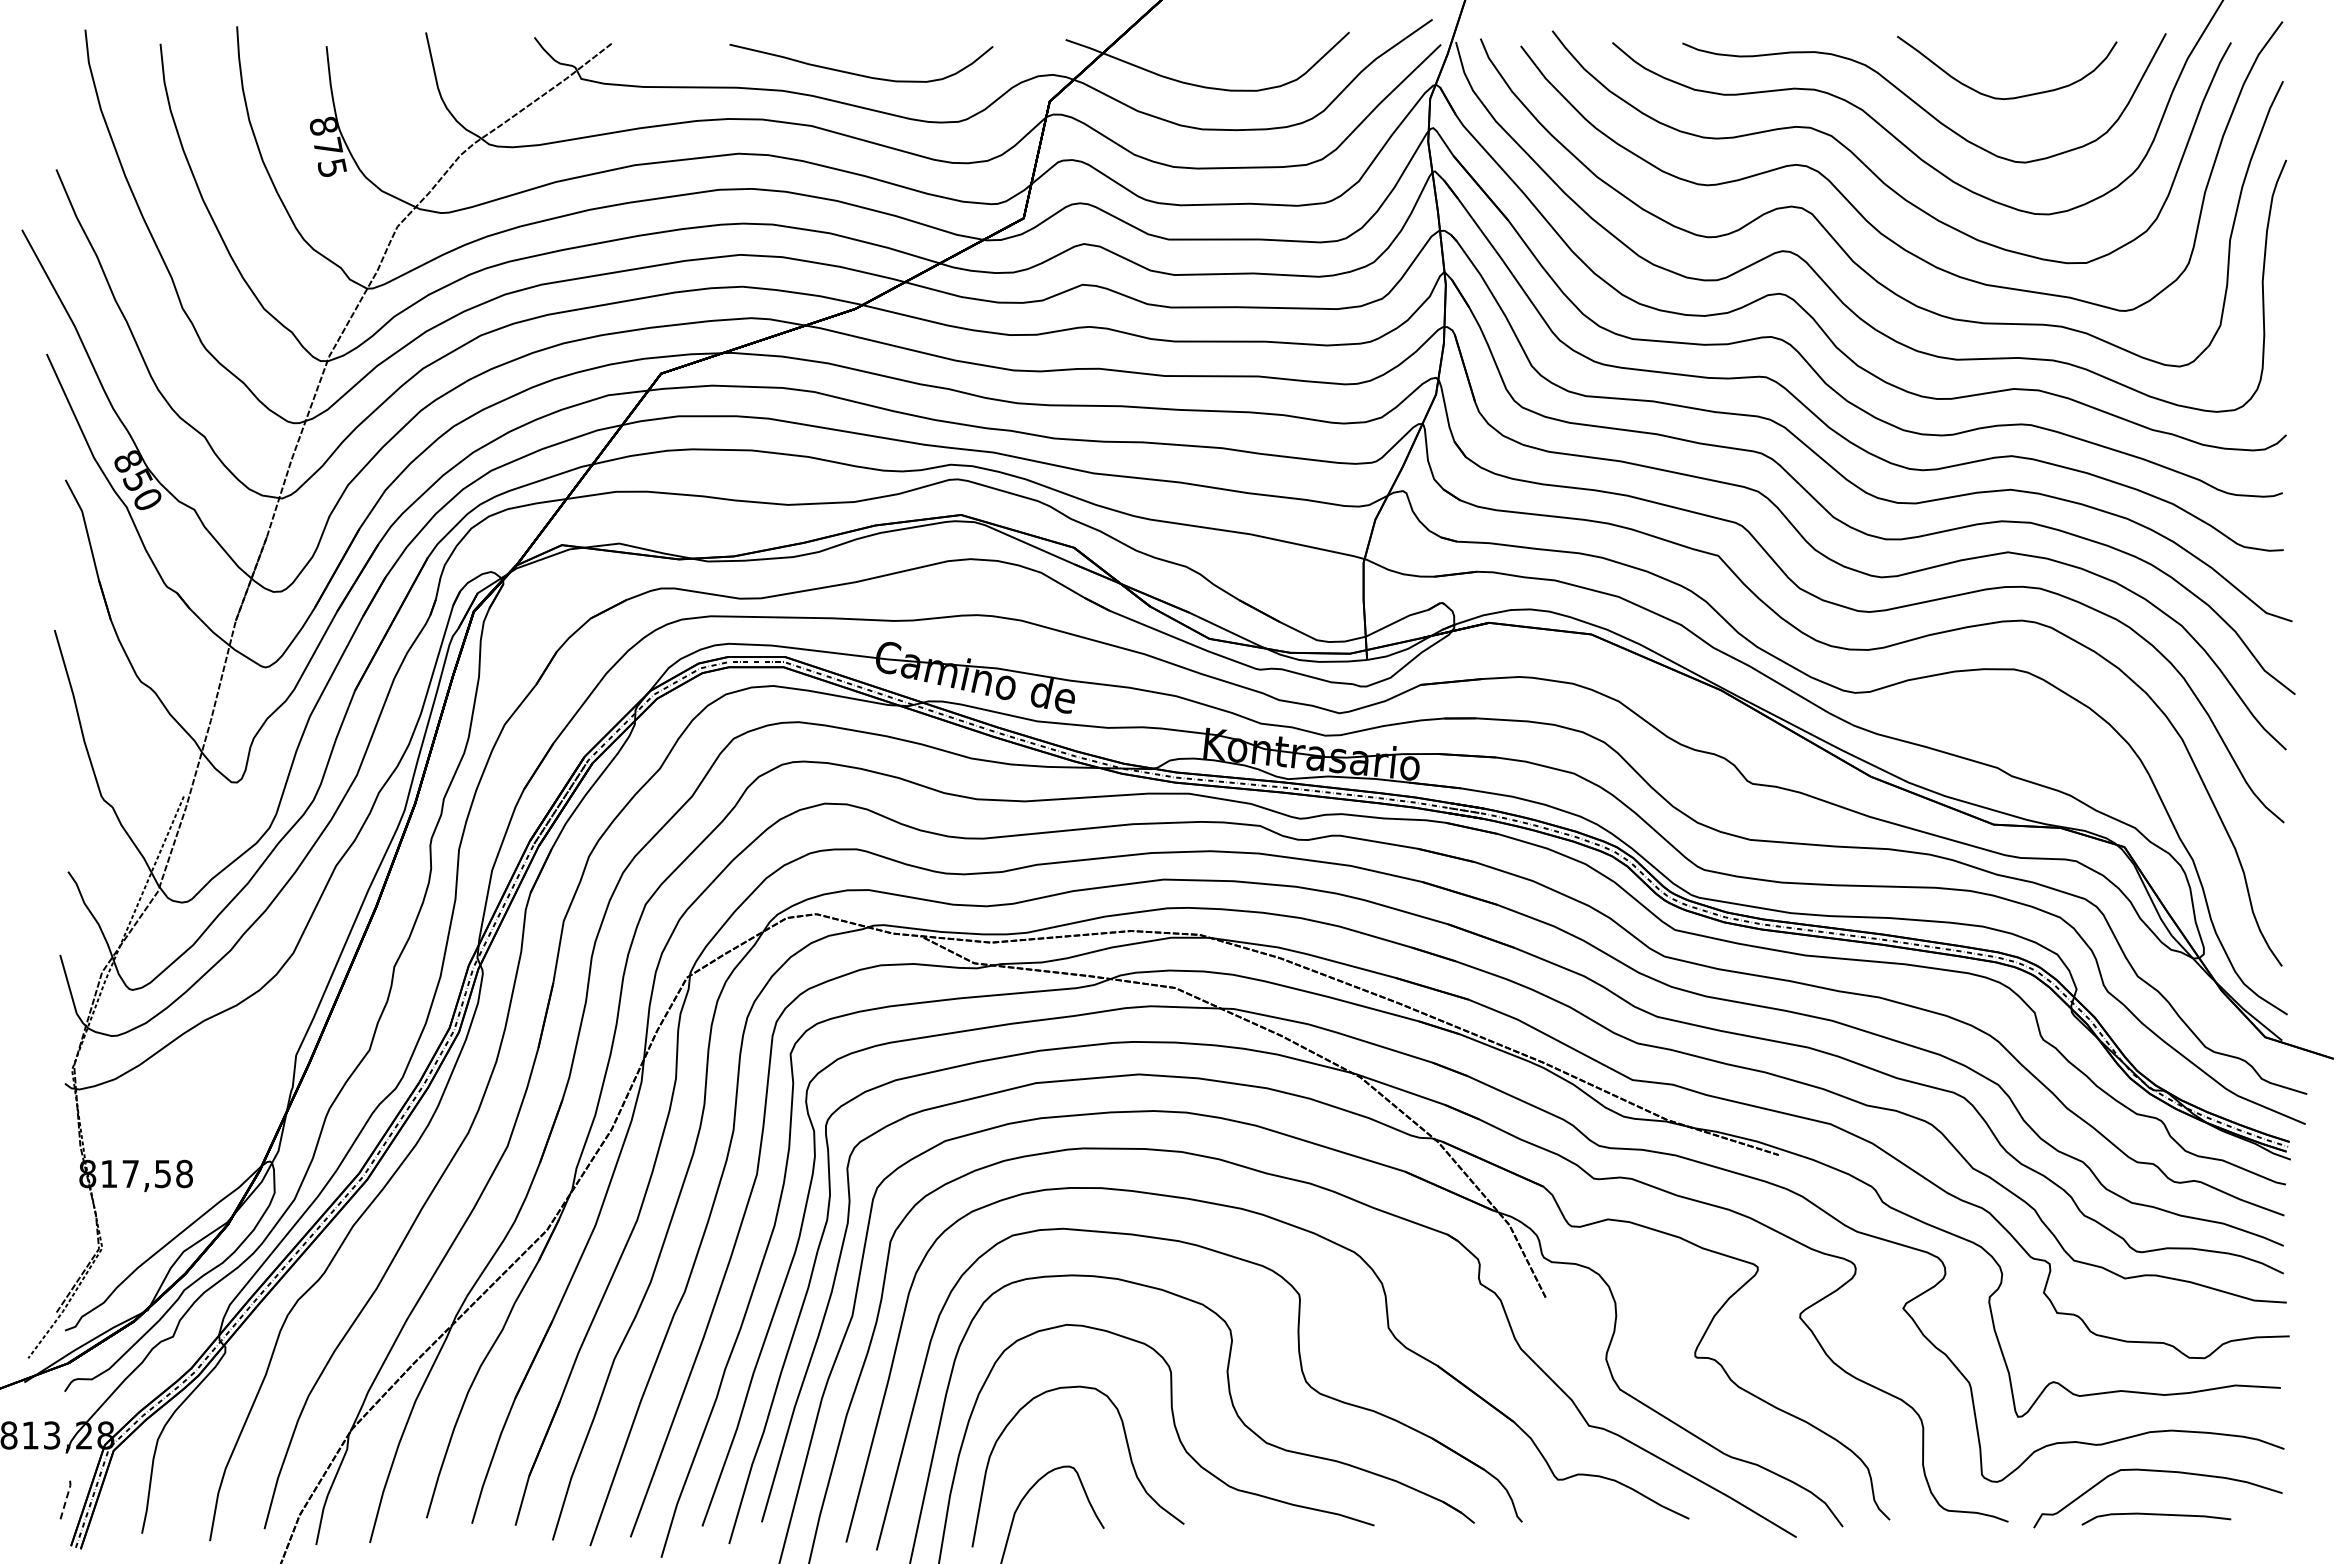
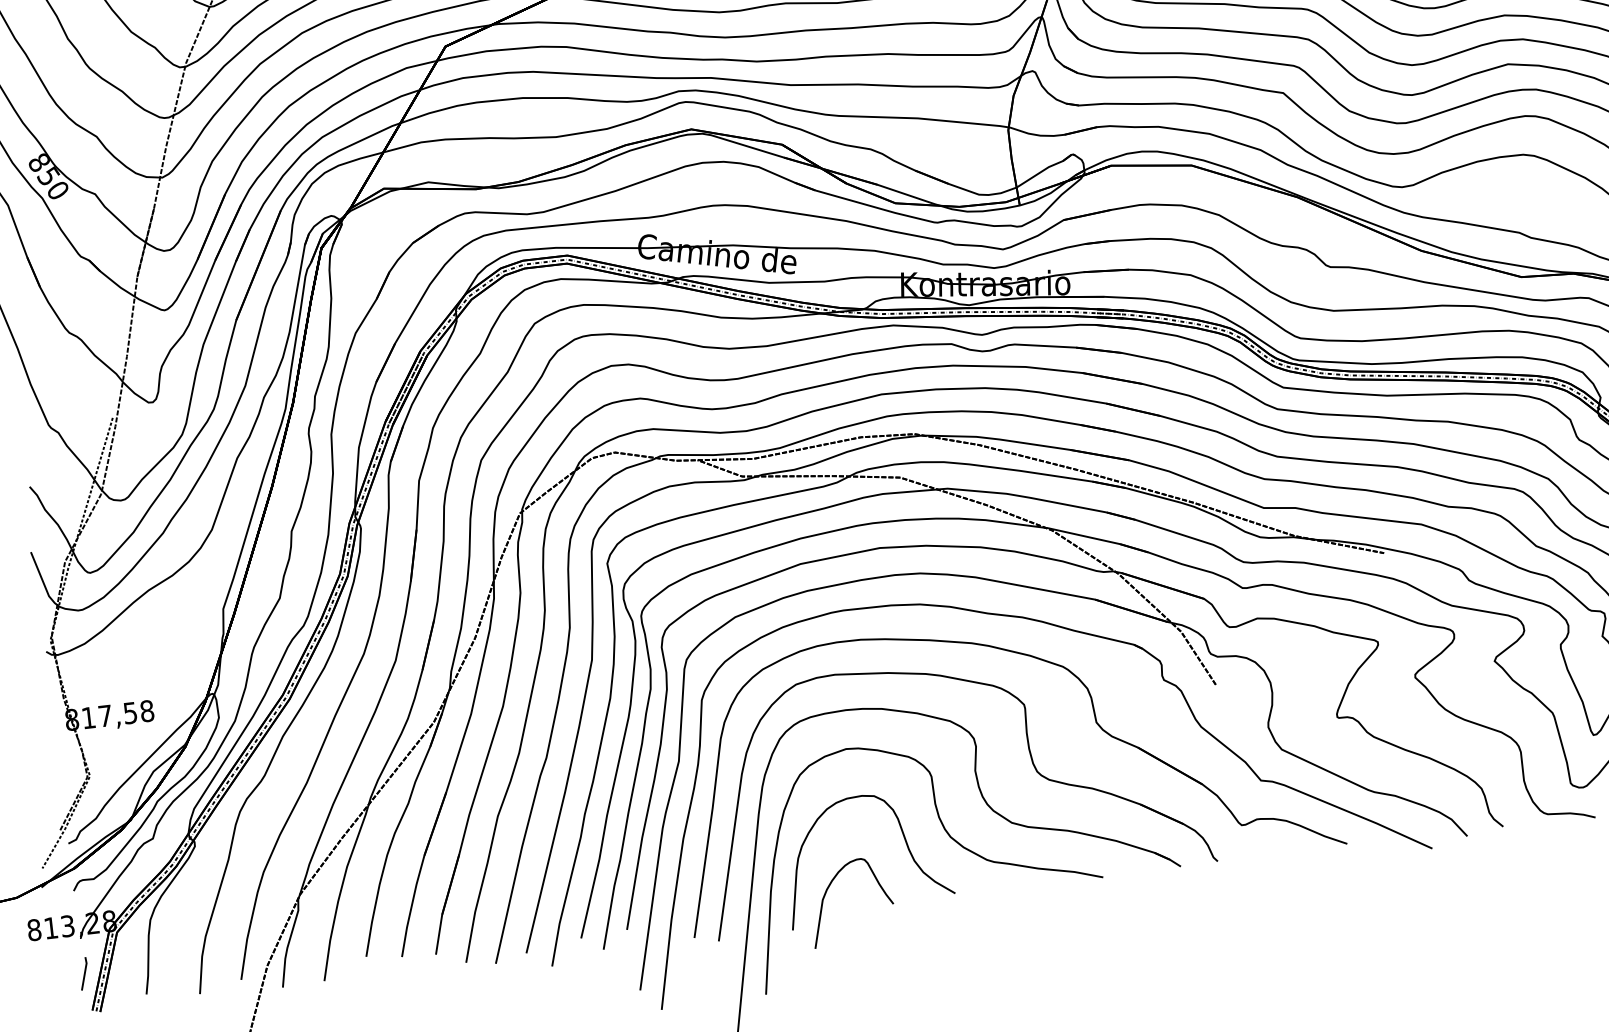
line: (66, 1497) -> (84, 973), dashed -> solid

